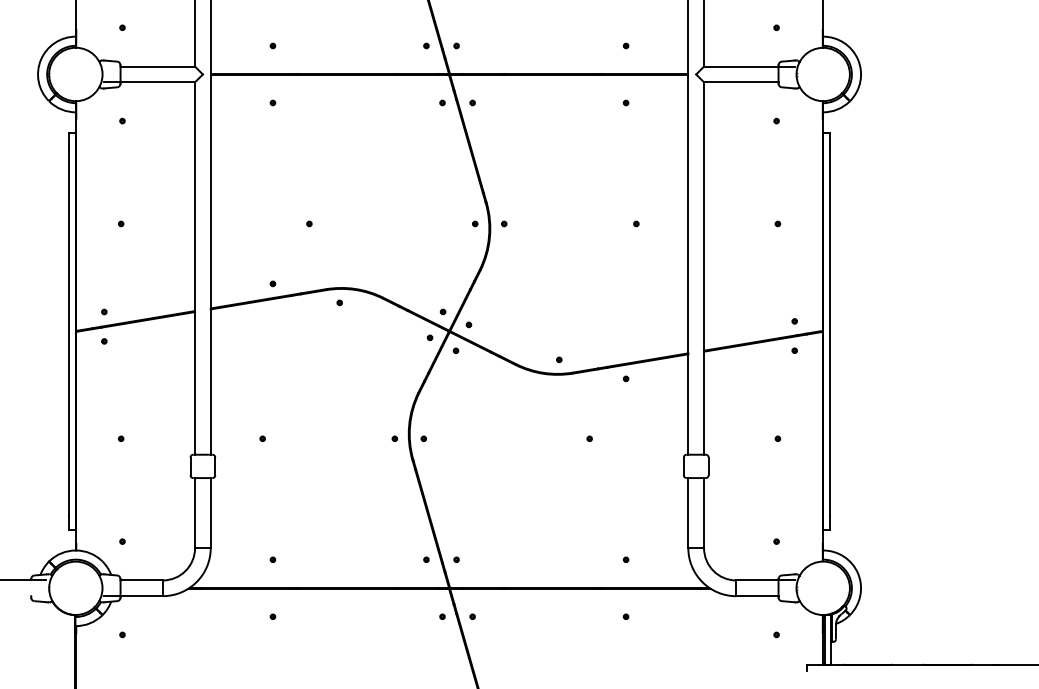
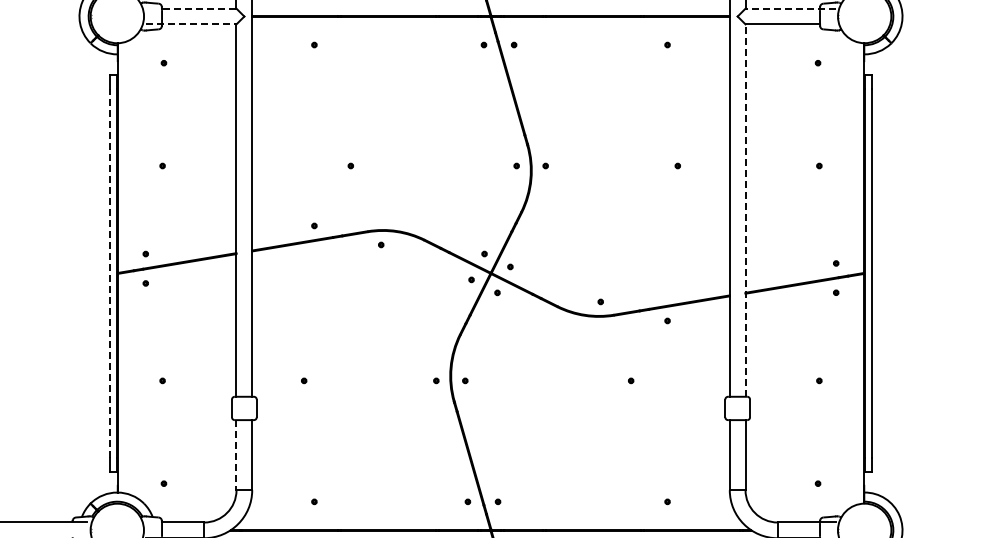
line: (157, 66) -> (198, 8), solid -> dashed
line: (748, 66) -> (789, 8), solid -> dashed
line: (150, 82) -> (191, 24), solid -> dashed
line: (704, 268) -> (745, 210), solid -> dashed
line: (68, 331) -> (109, 273), solid -> dashed
line: (195, 513) -> (236, 455), solid -> dashed

